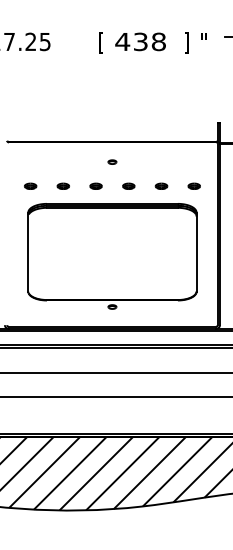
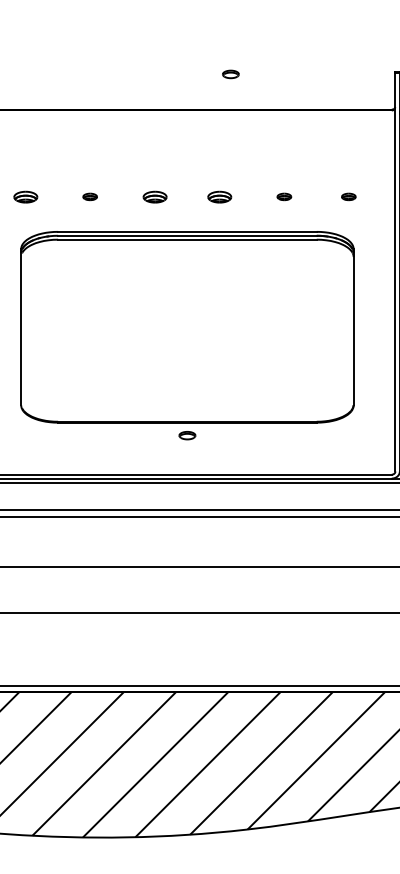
part: (112, 161) -> (230, 73), moved
part: (62, 185) -> (88, 195), size x0.6
part: (161, 185) -> (284, 195), size x0.6
part: (193, 185) -> (347, 195), size x0.6

